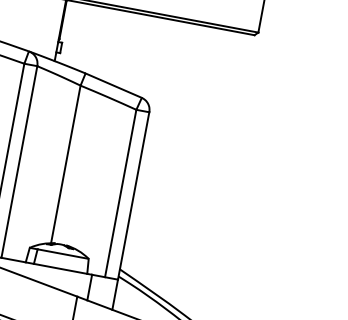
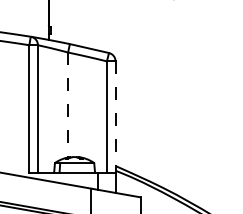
line: (66, 165) -> (68, 105), solid -> dashed
line: (133, 196) -> (115, 117), solid -> dashed

